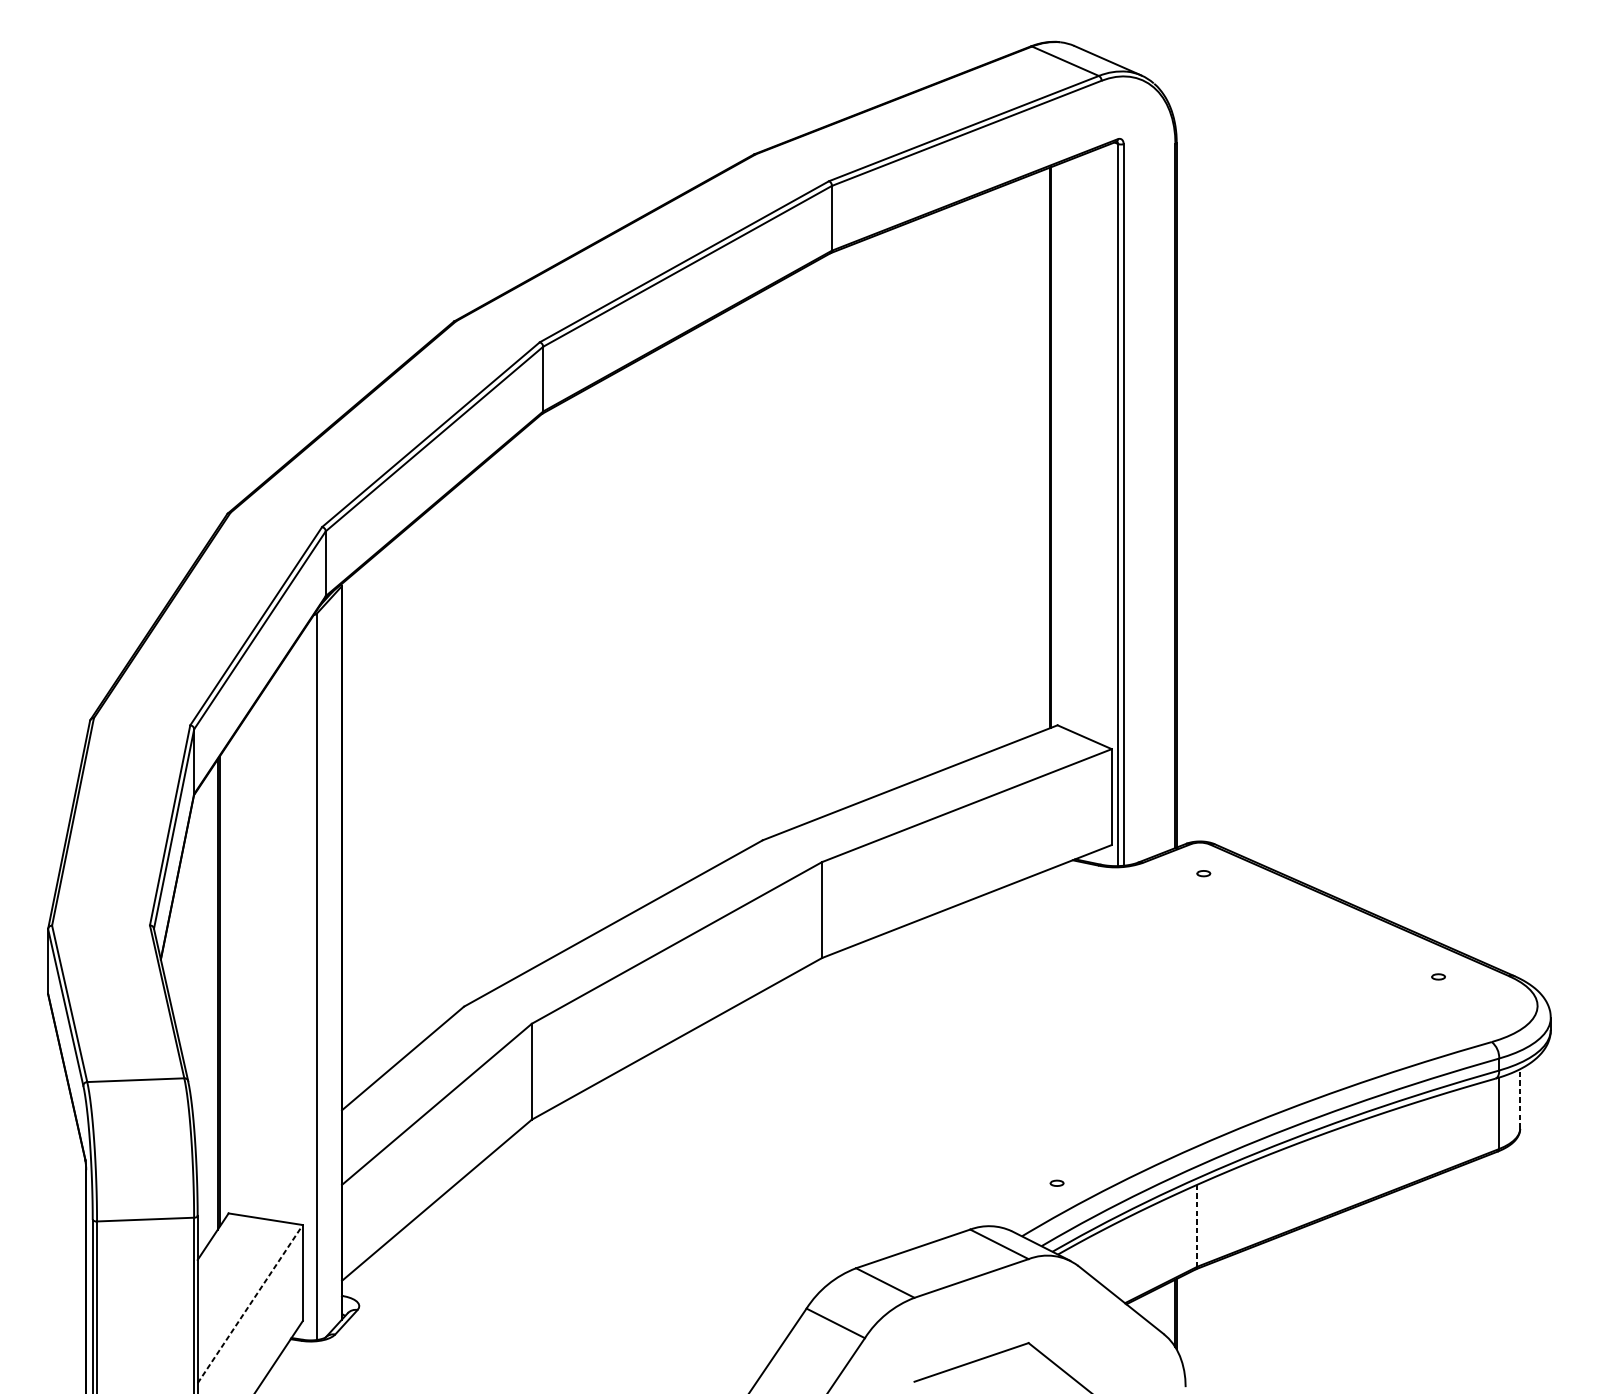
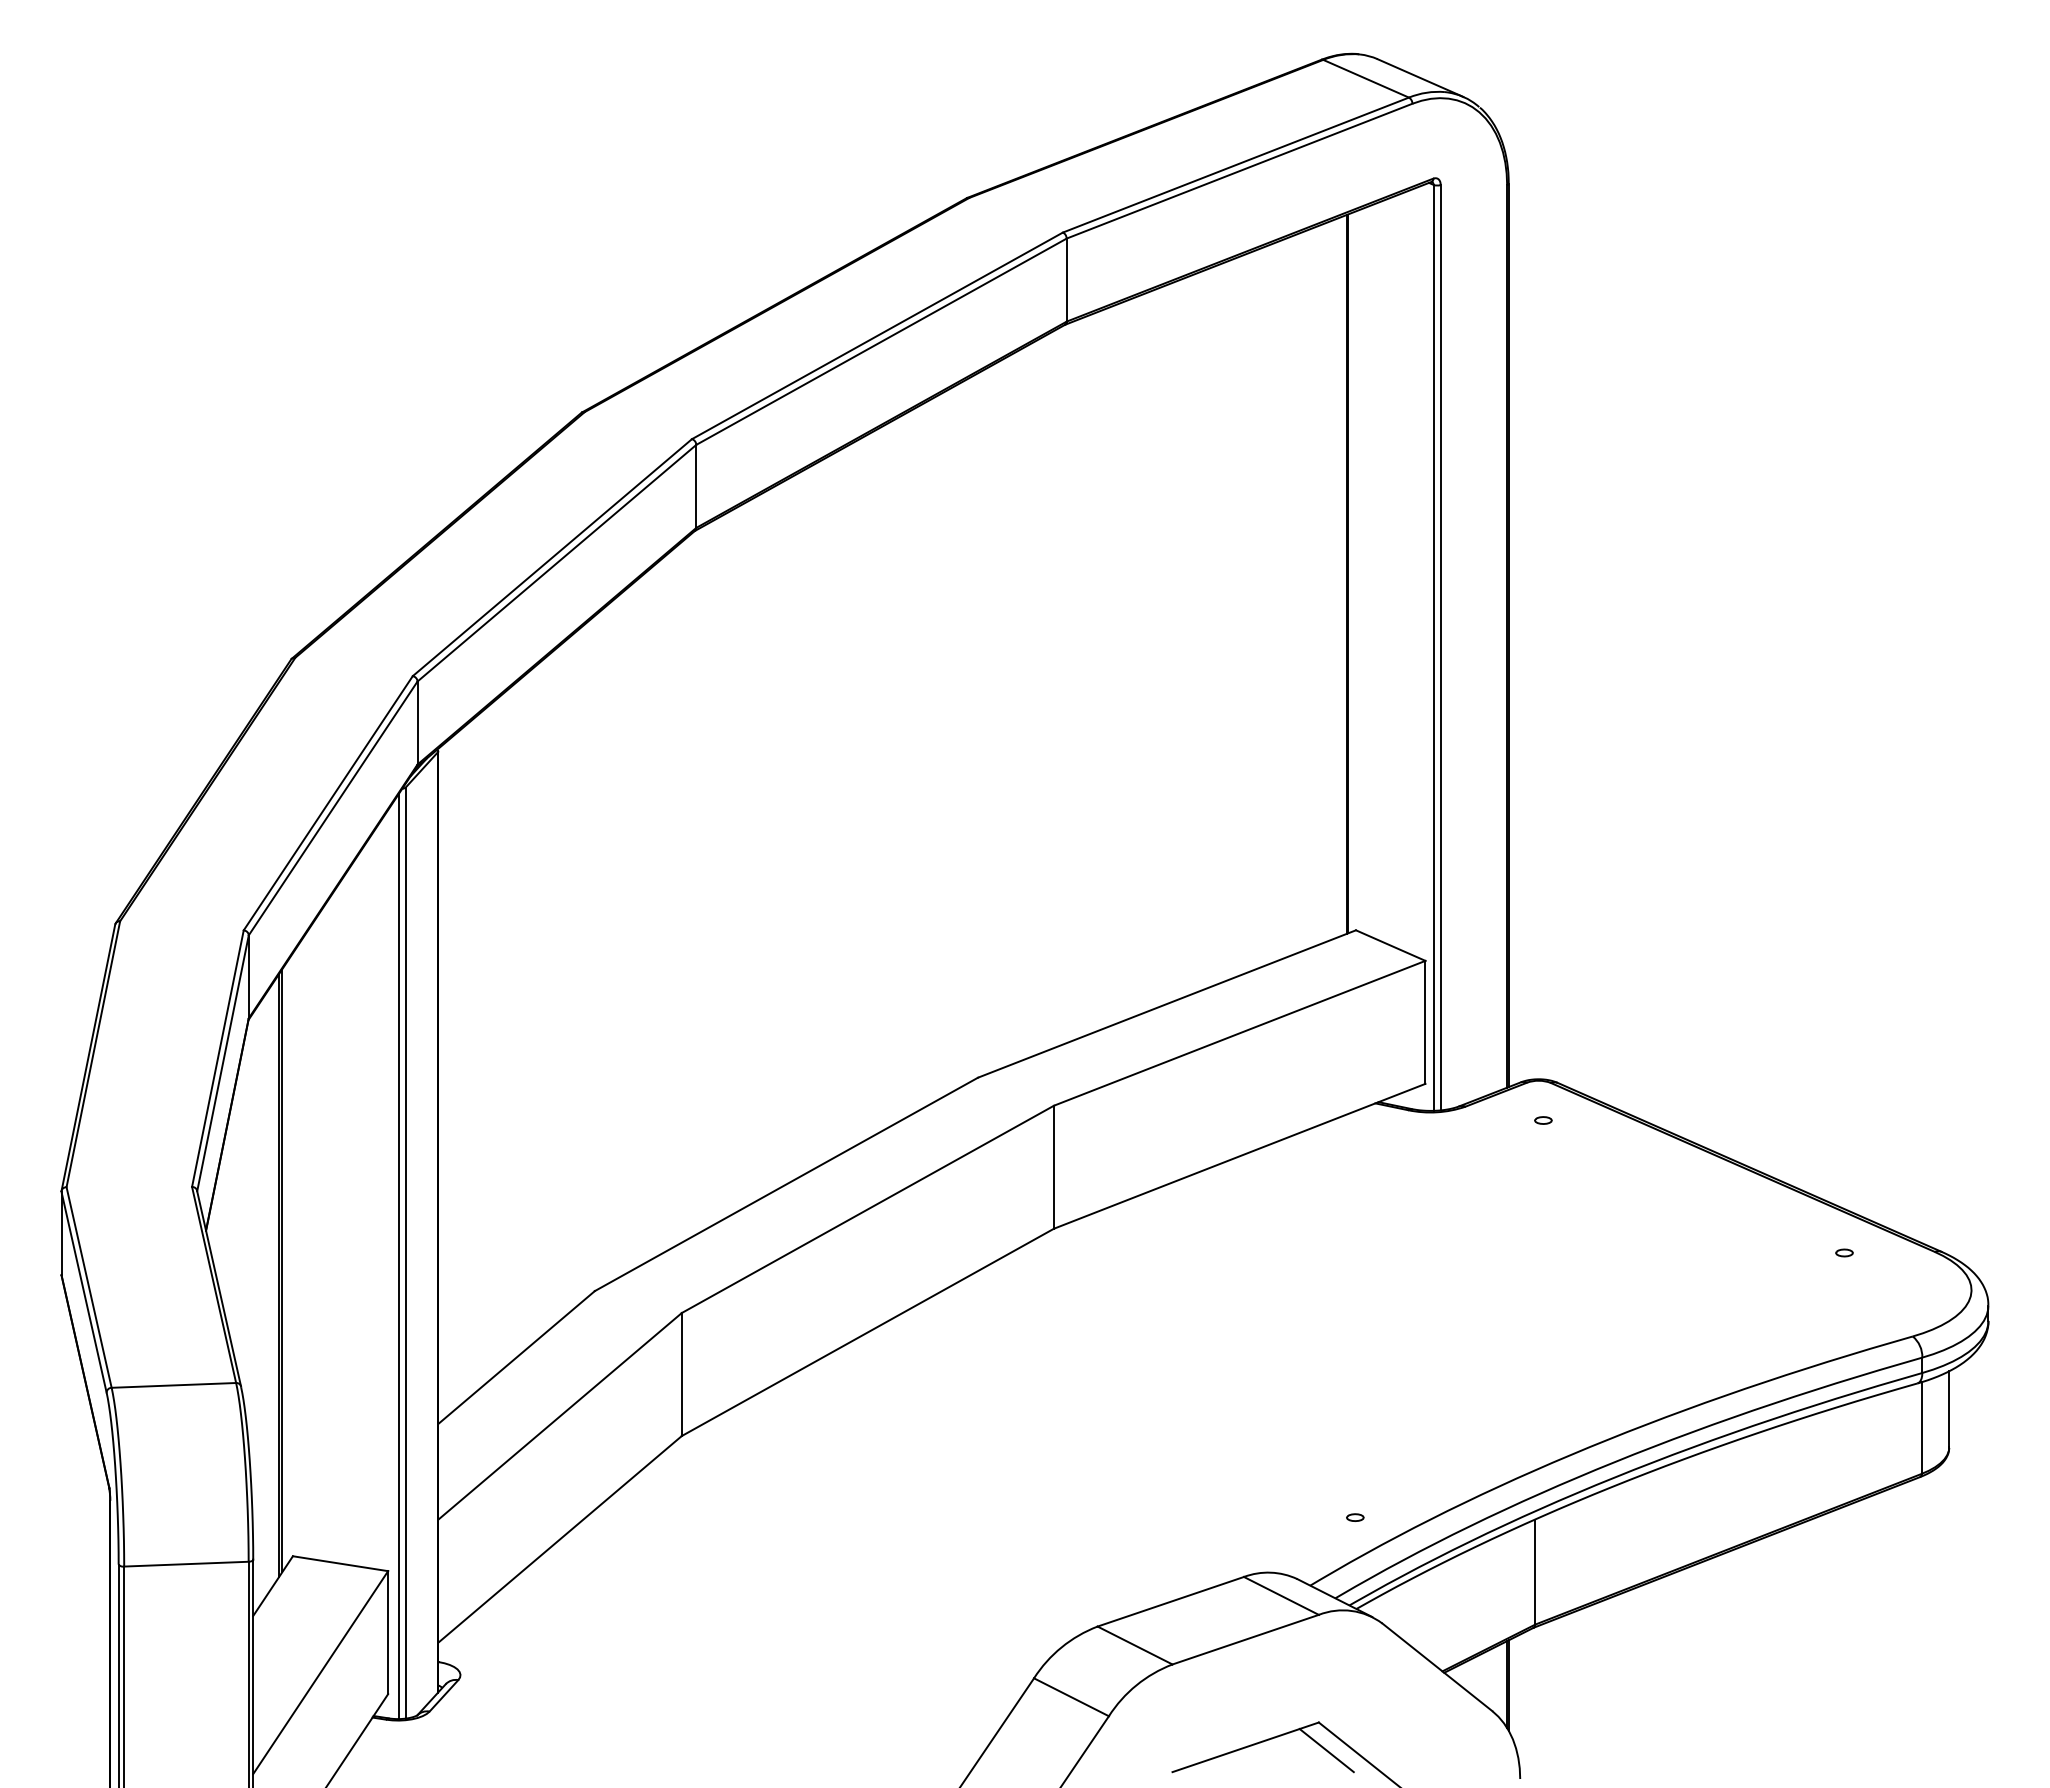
line: (311, 979) -> (399, 1256), added
line: (1520, 1098) -> (1949, 1408), dashed -> solid
line: (1197, 1226) -> (1535, 1572), dashed -> solid
line: (250, 1304) -> (320, 1672), dashed -> solid
line: (1034, 1364) -> (1326, 1750), added

